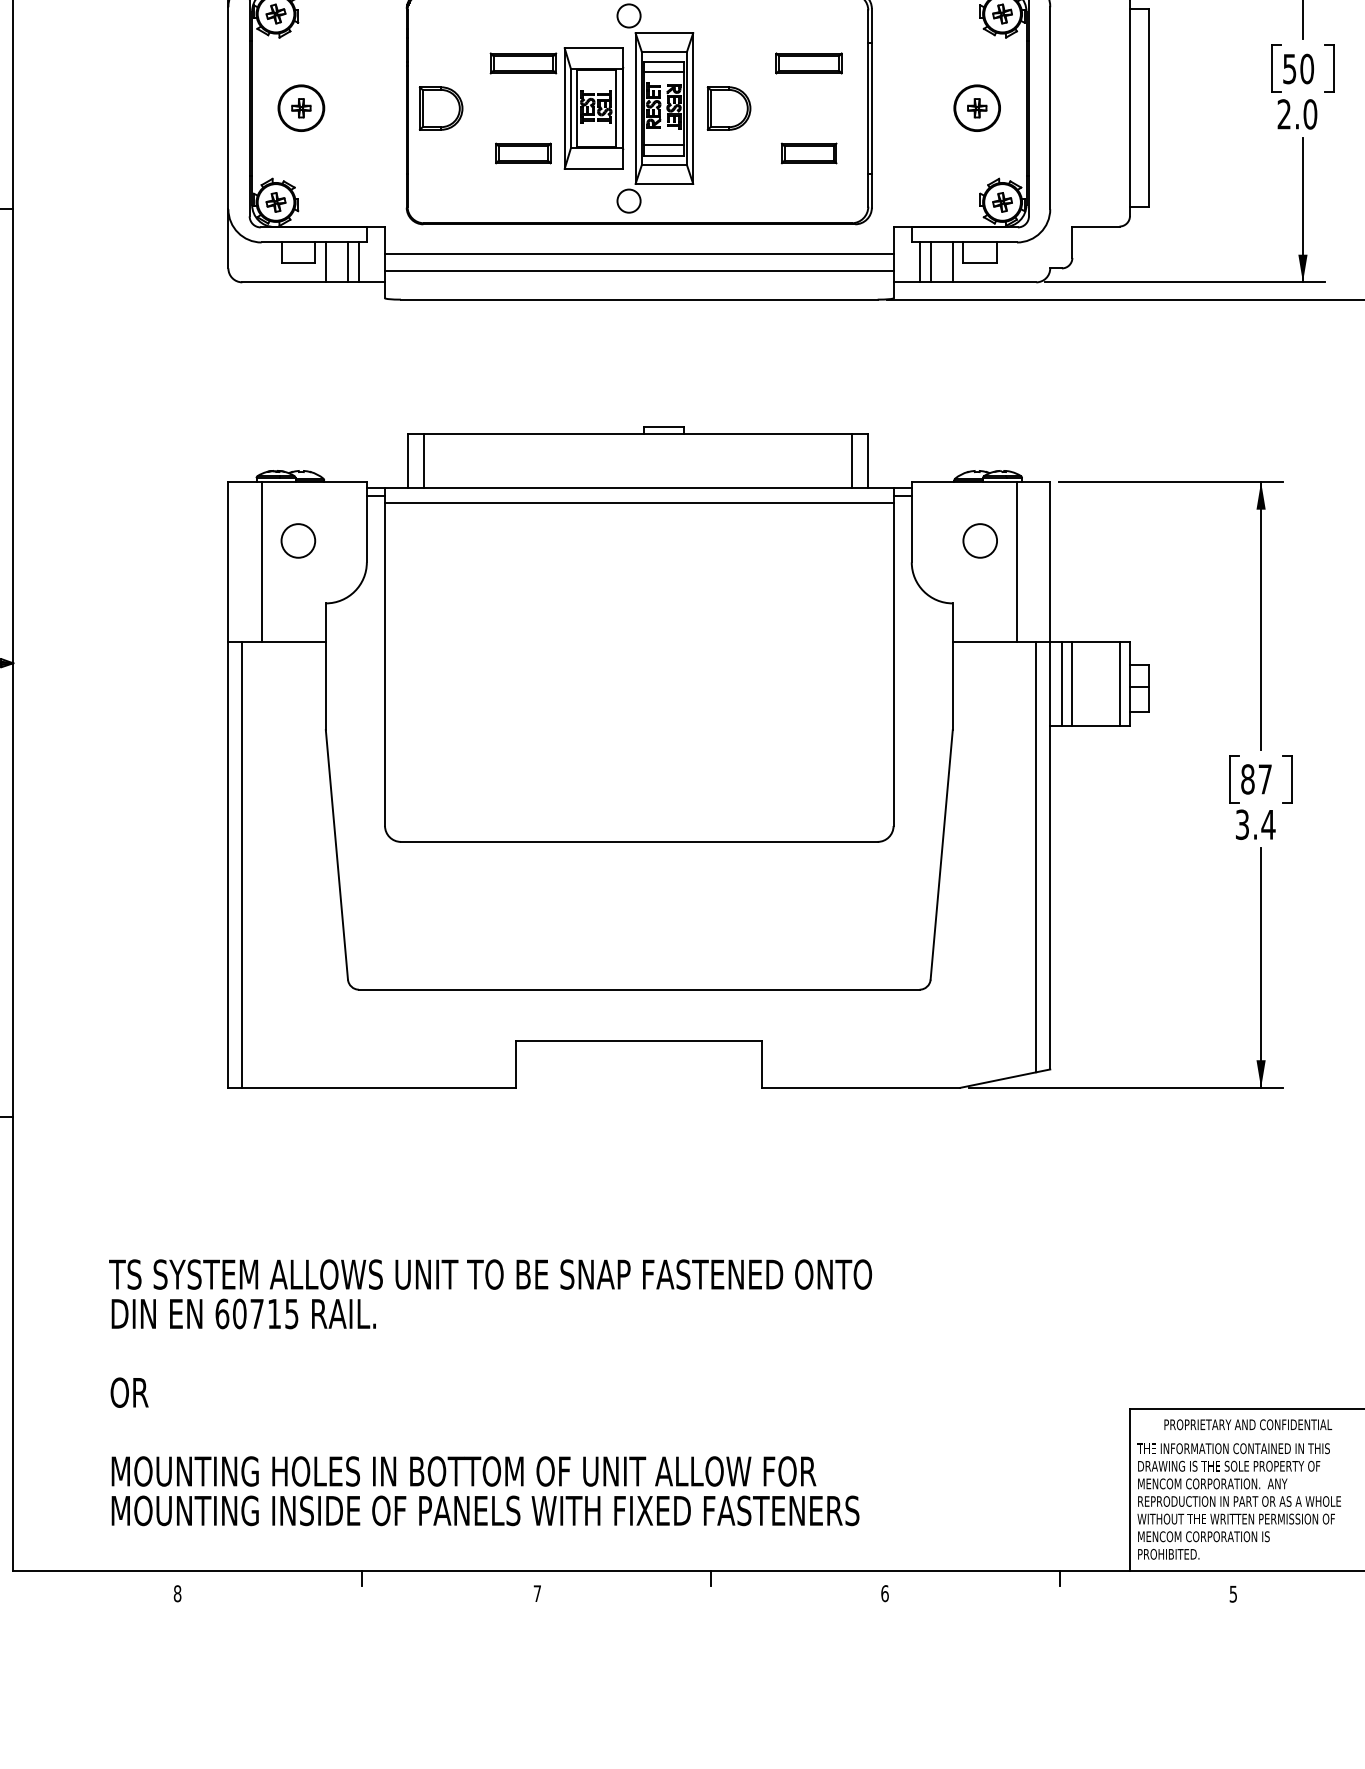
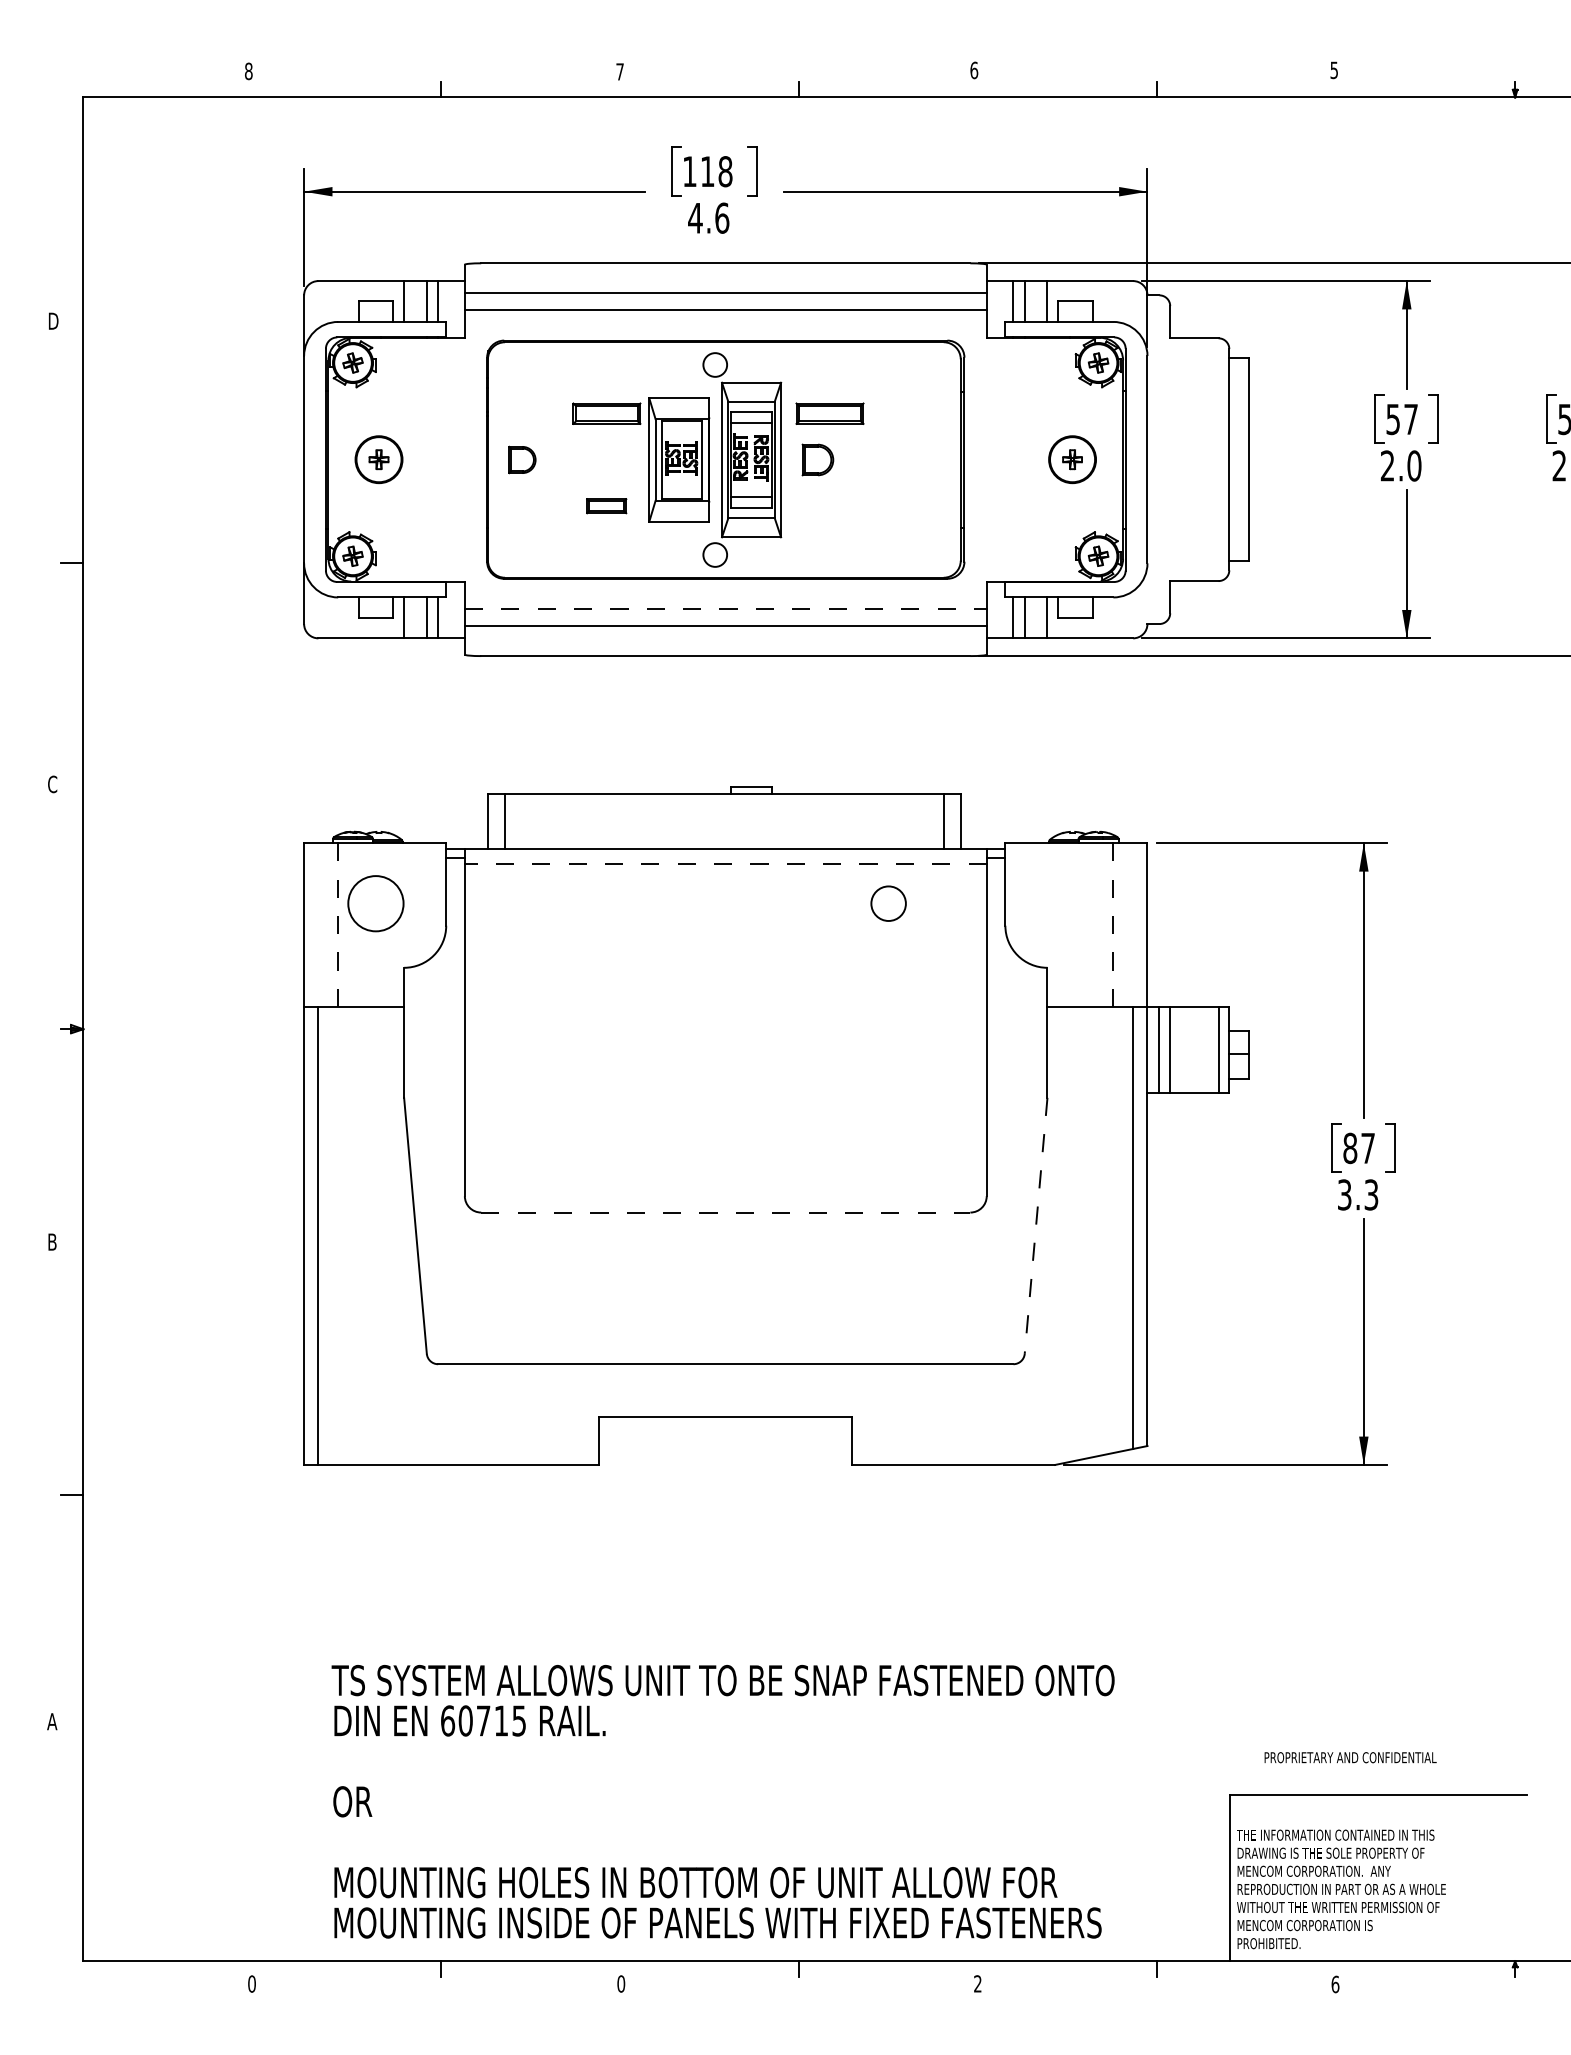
part: (808, 63) -> (829, 413), moved
text: (1307, 69) -> (1411, 419), 50 -> 57
part: (441, 108) -> (522, 459), size x0.6
part: (728, 108) -> (817, 459), size x0.7
part: (523, 153) -> (606, 506), size x0.7
part: (808, 153) -> (899, 506), removed
line: (639, 254) -> (725, 609), solid -> dashed
line: (639, 502) -> (725, 864), solid -> dashed
circle: (297, 540) -> (375, 903), size x1.6
circle: (980, 540) -> (888, 903), moved
line: (261, 562) -> (338, 925), solid -> dashed
line: (1017, 562) -> (1113, 925), solid -> dashed
text: (1268, 824) -> (1371, 1194), 3.4 -> 3.3
line: (639, 841) -> (725, 1212), solid -> dashed
line: (942, 854) -> (1036, 1225), solid -> dashed
text: (489, 1392) -> (722, 1801), moved
text: (1248, 1424) -> (1350, 1757), moved
text: (177, 1593) -> (251, 1983), 8 -> 0
text: (537, 1593) -> (621, 1983), 7 -> 0
text: (884, 1593) -> (977, 1983), 6 -> 2
text: (1233, 1594) -> (1335, 1984), 5 -> 6

